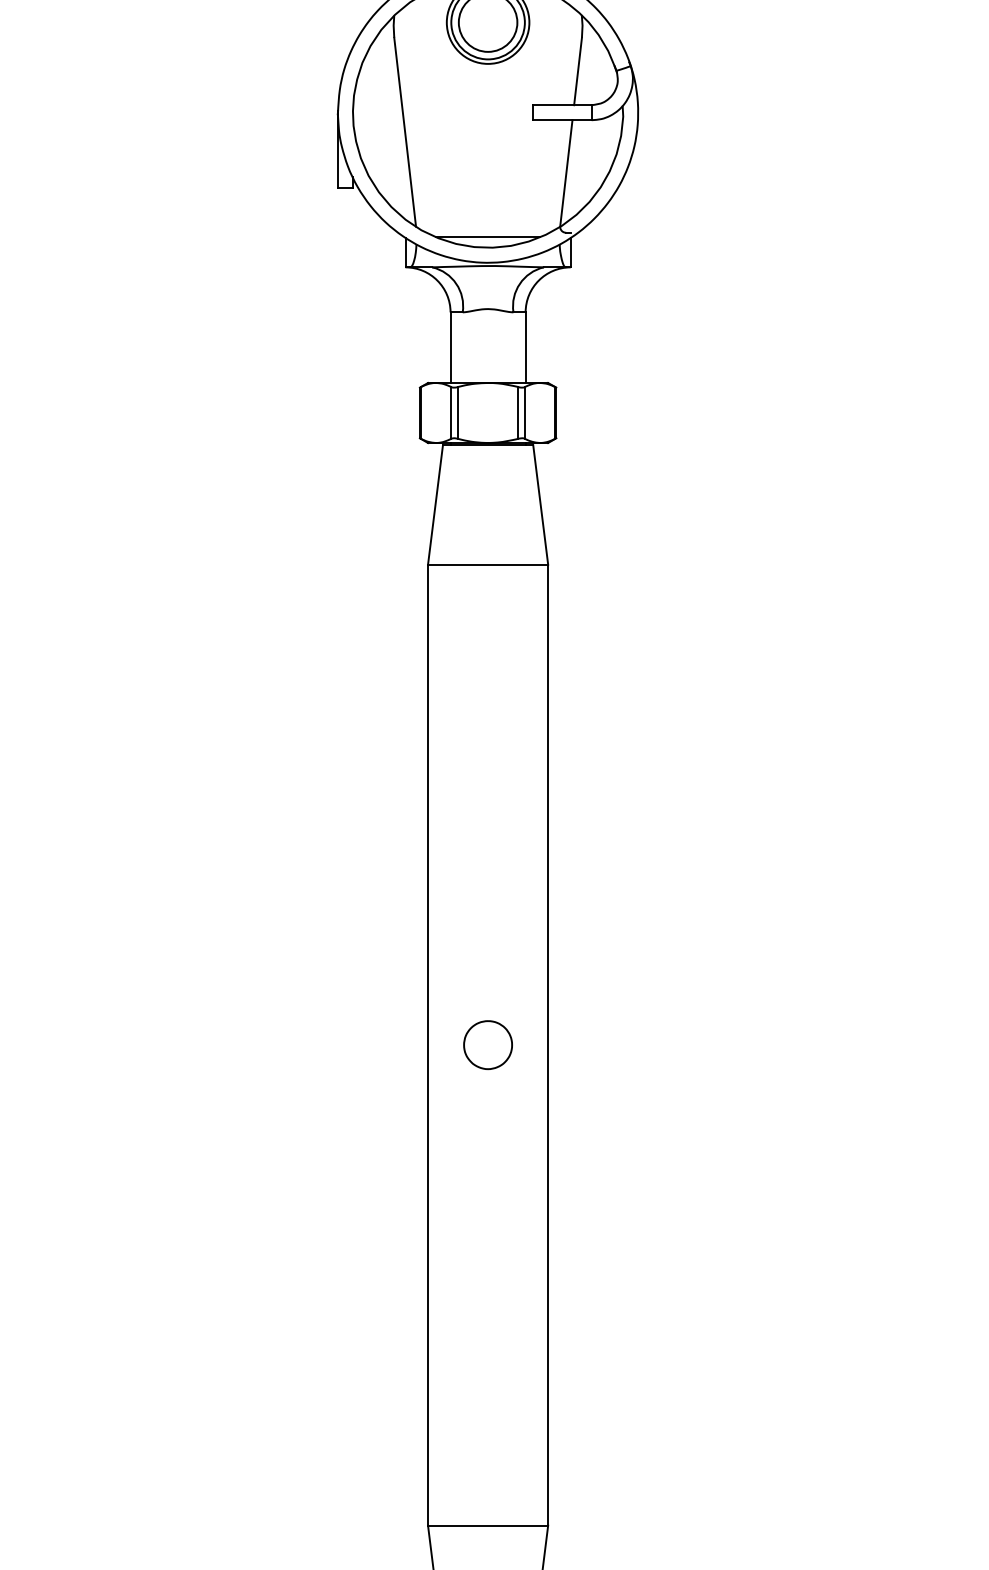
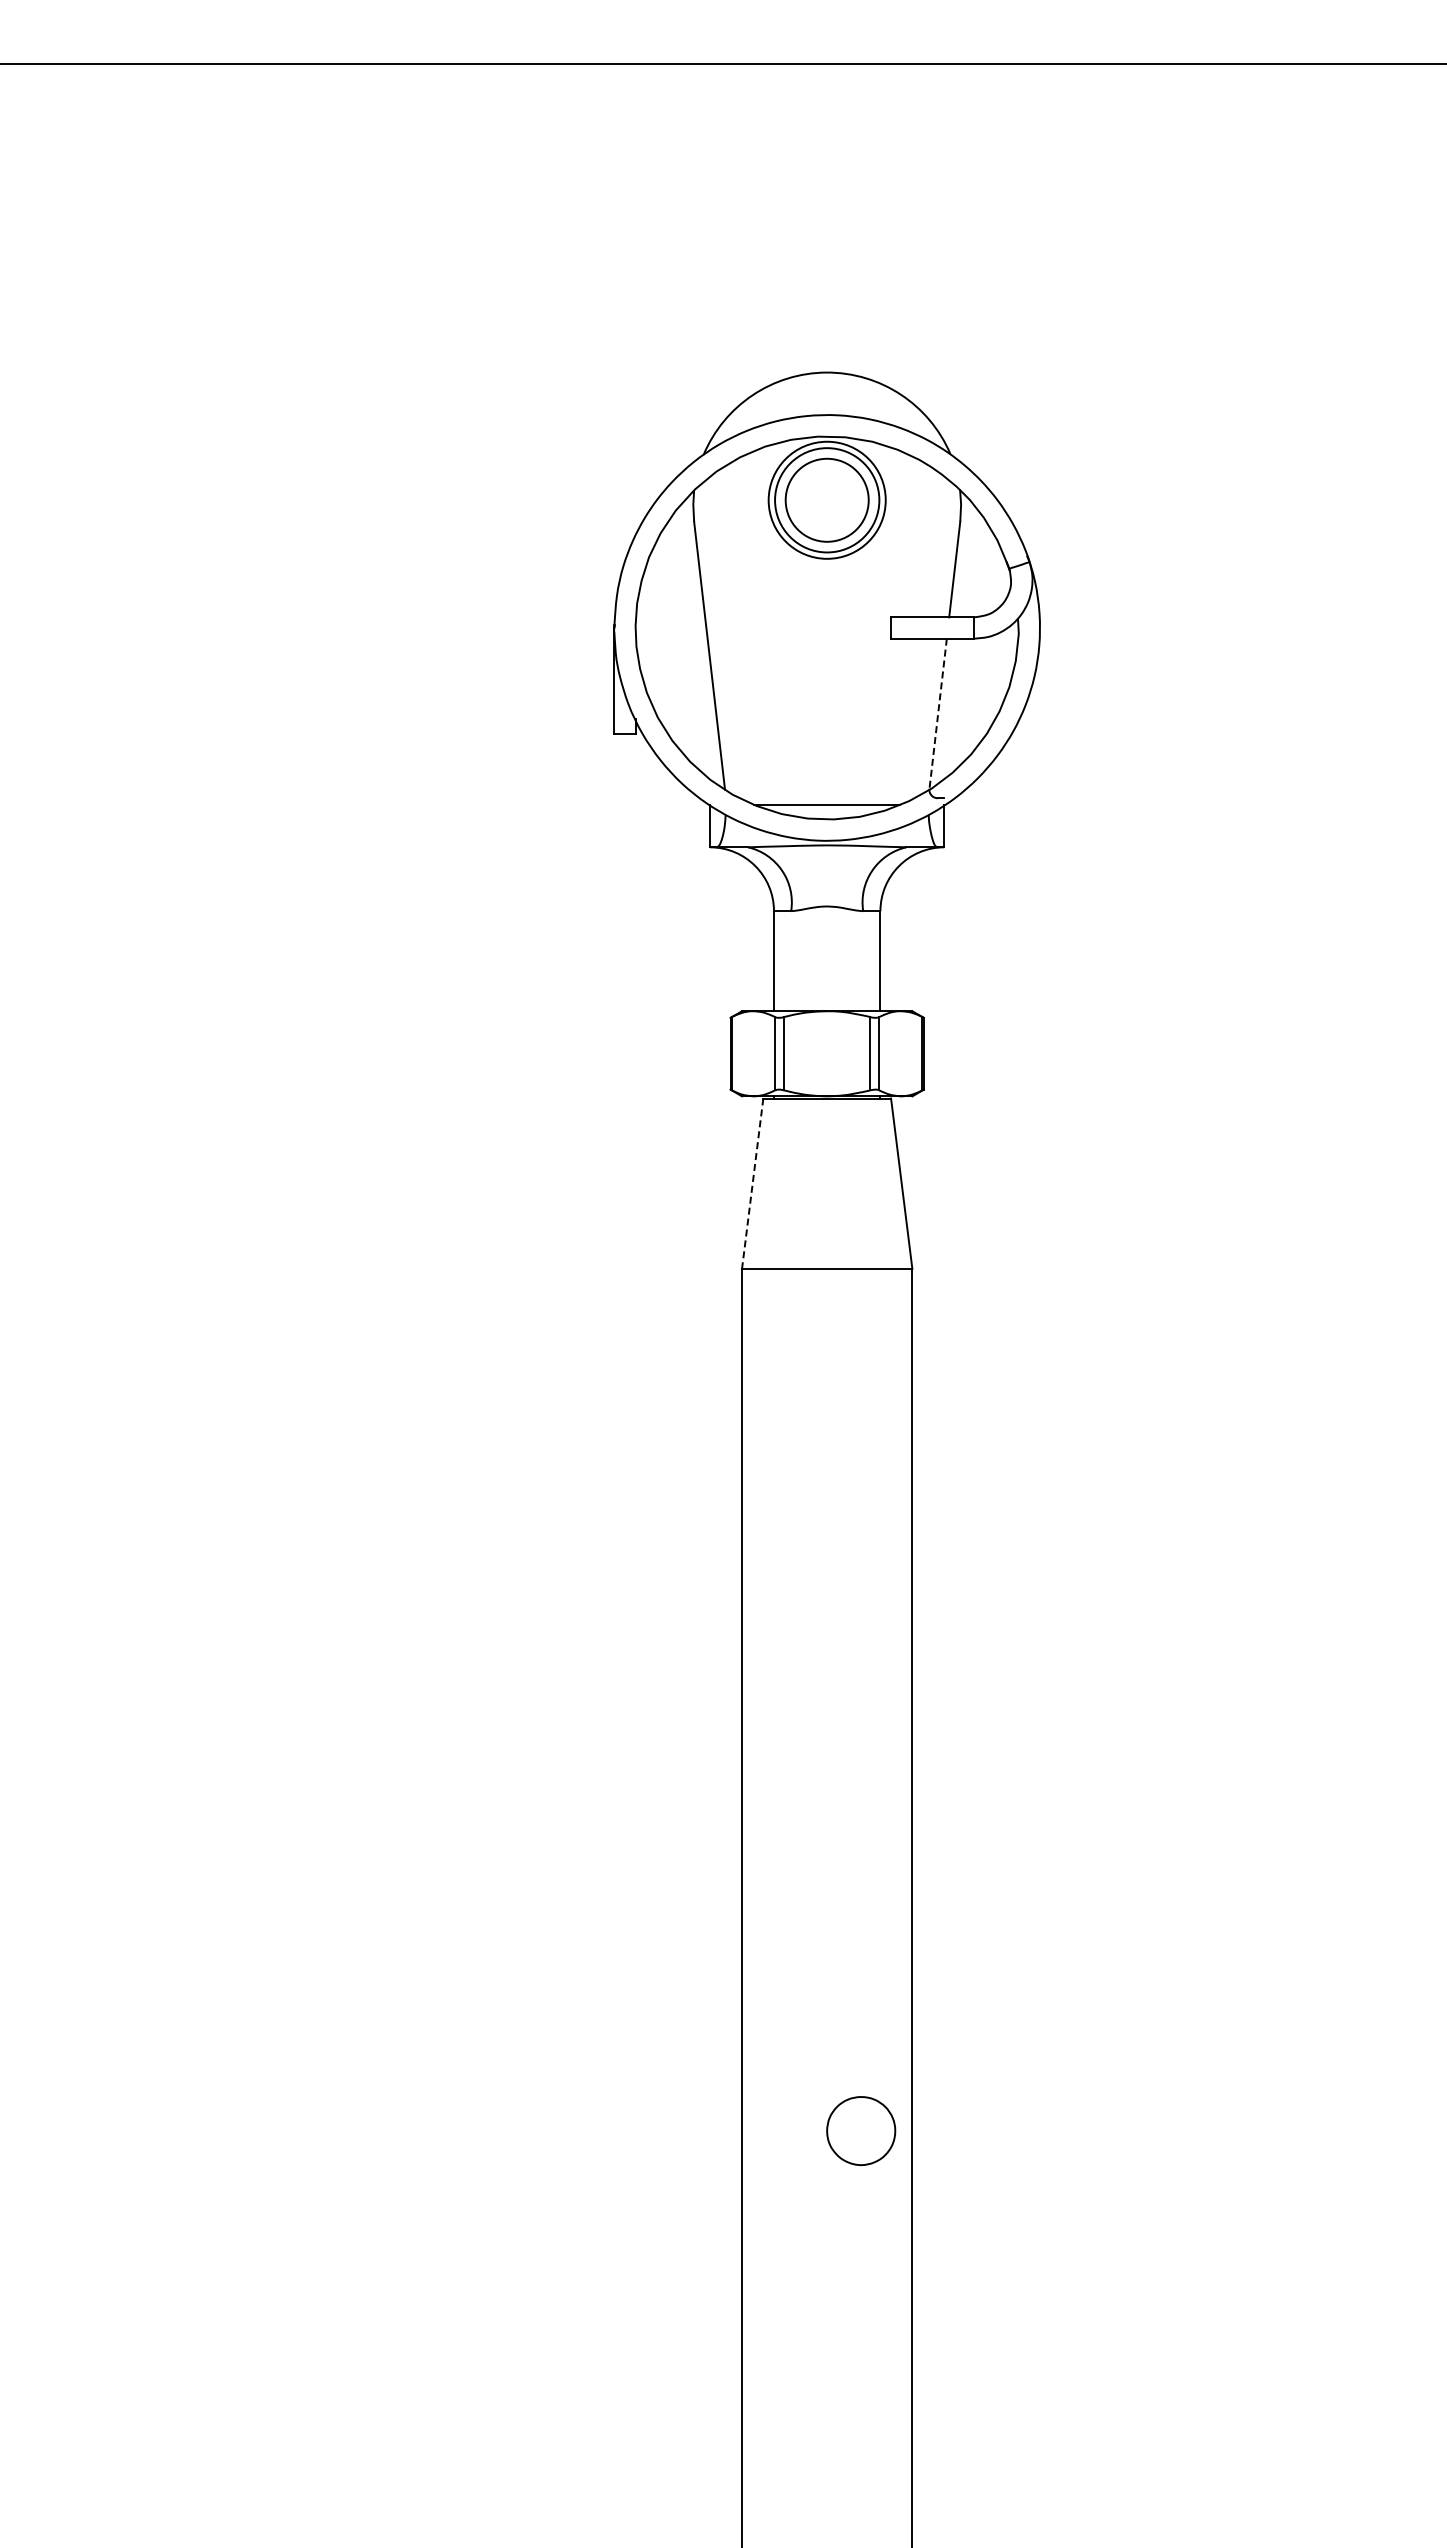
line: (566, 173) -> (938, 714), solid -> dashed
line: (435, 504) -> (752, 1183), solid -> dashed
part: (488, 1044) -> (861, 2130), moved

